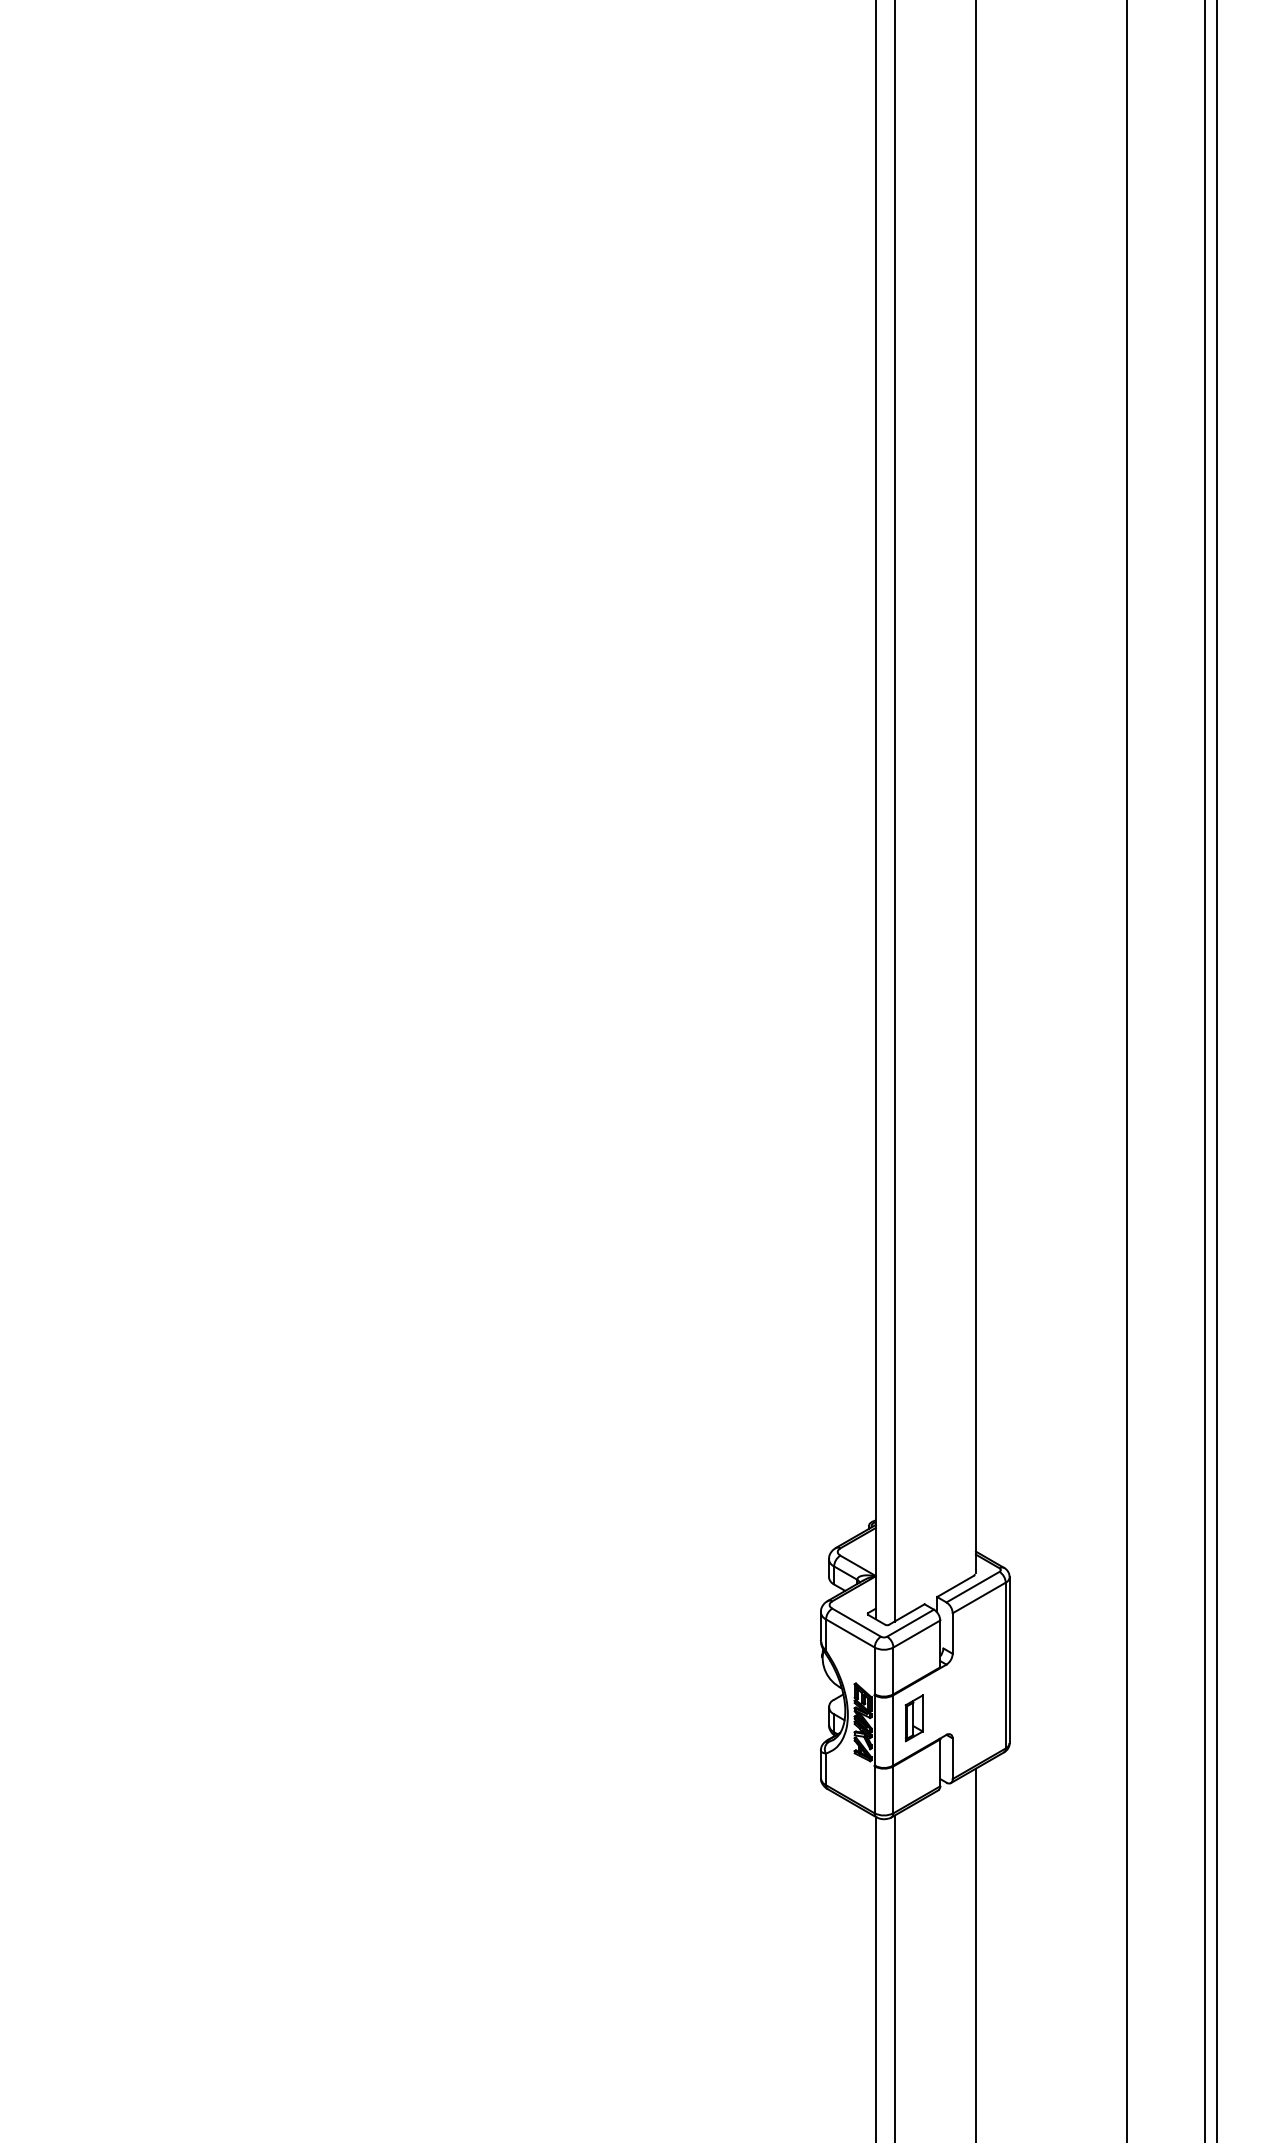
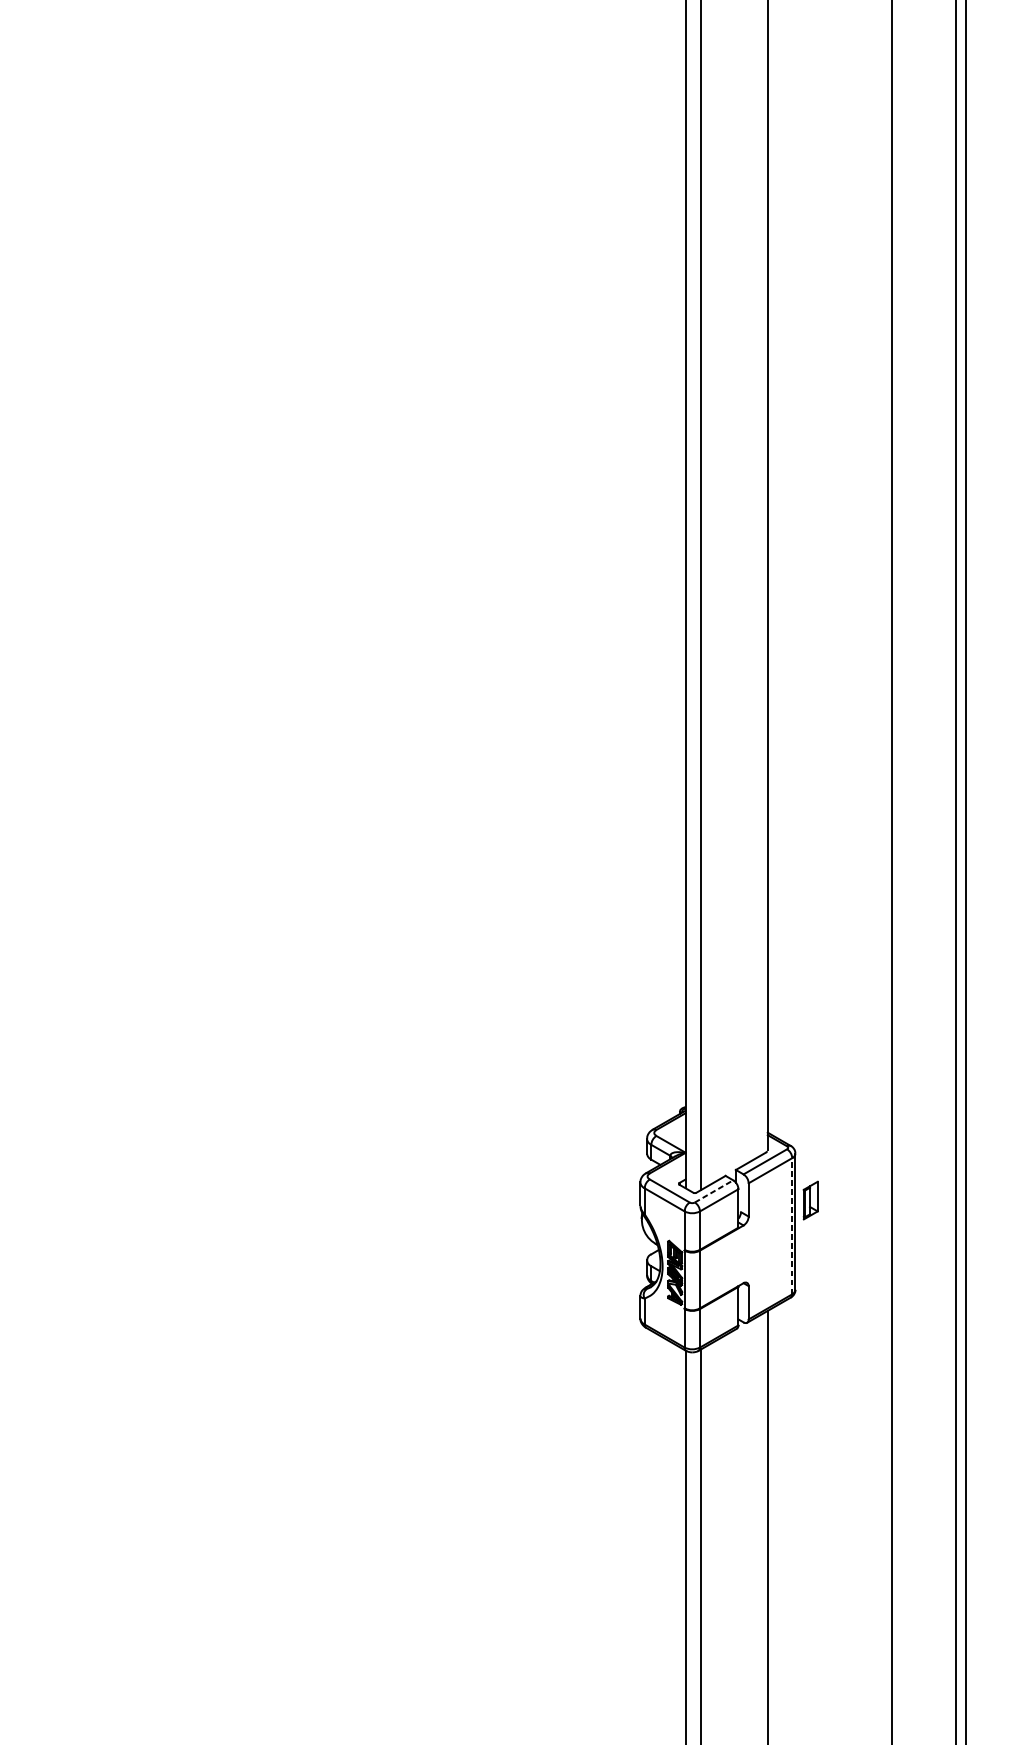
line: (910, 1622) -> (714, 1190), solid -> dashed
line: (1005, 1665) -> (792, 1226), solid -> dashed
part: (913, 1718) -> (810, 1200), moved

